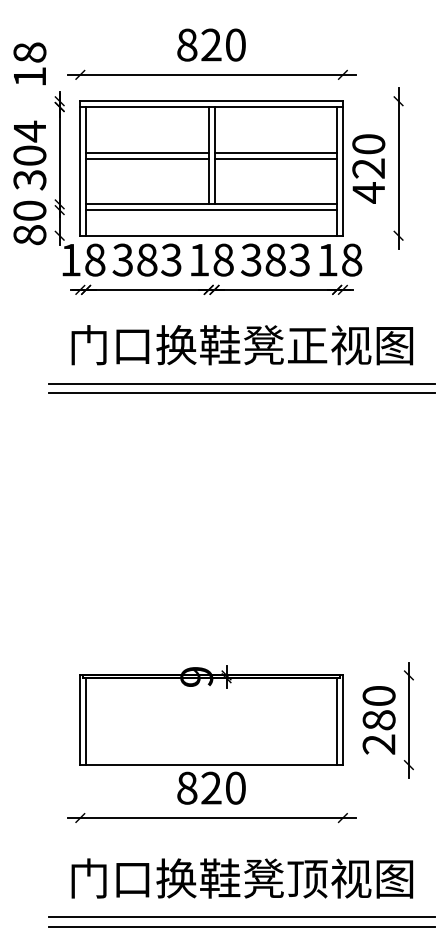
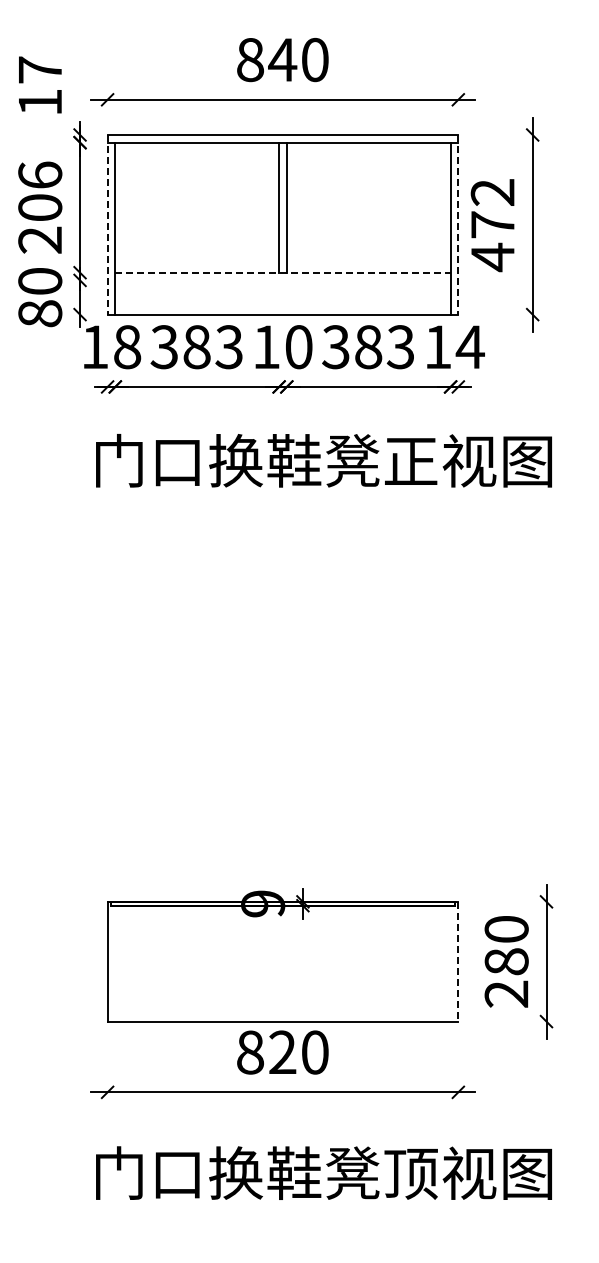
text: (211, 44) -> (282, 59), 820 -> 840
text: (30, 52) -> (40, 69), 18 -> 17
line: (147, 152) -> (197, 203), removed
line: (275, 152) -> (368, 203), removed
text: (30, 155) -> (40, 207), 304 -> 206
text: (368, 156) -> (492, 208), 420 -> 472
line: (147, 158) -> (197, 211), removed
line: (275, 158) -> (368, 211), removed
line: (80, 168) -> (107, 224), solid -> dashed
line: (343, 168) -> (458, 224), solid -> dashed
line: (211, 204) -> (282, 272), solid -> dashed
line: (211, 210) -> (282, 280), removed
text: (223, 260) -> (298, 347), 18 -> 10
text: (351, 260) -> (469, 347), 18 -> 14
line: (241, 383) -> (322, 512), removed
line: (241, 393) -> (322, 525), removed
line: (343, 720) -> (458, 961), solid -> dashed
line: (86, 721) -> (115, 963), removed
line: (337, 721) -> (450, 963), removed
line: (241, 917) -> (322, 1225), removed
line: (241, 926) -> (322, 1237), removed

